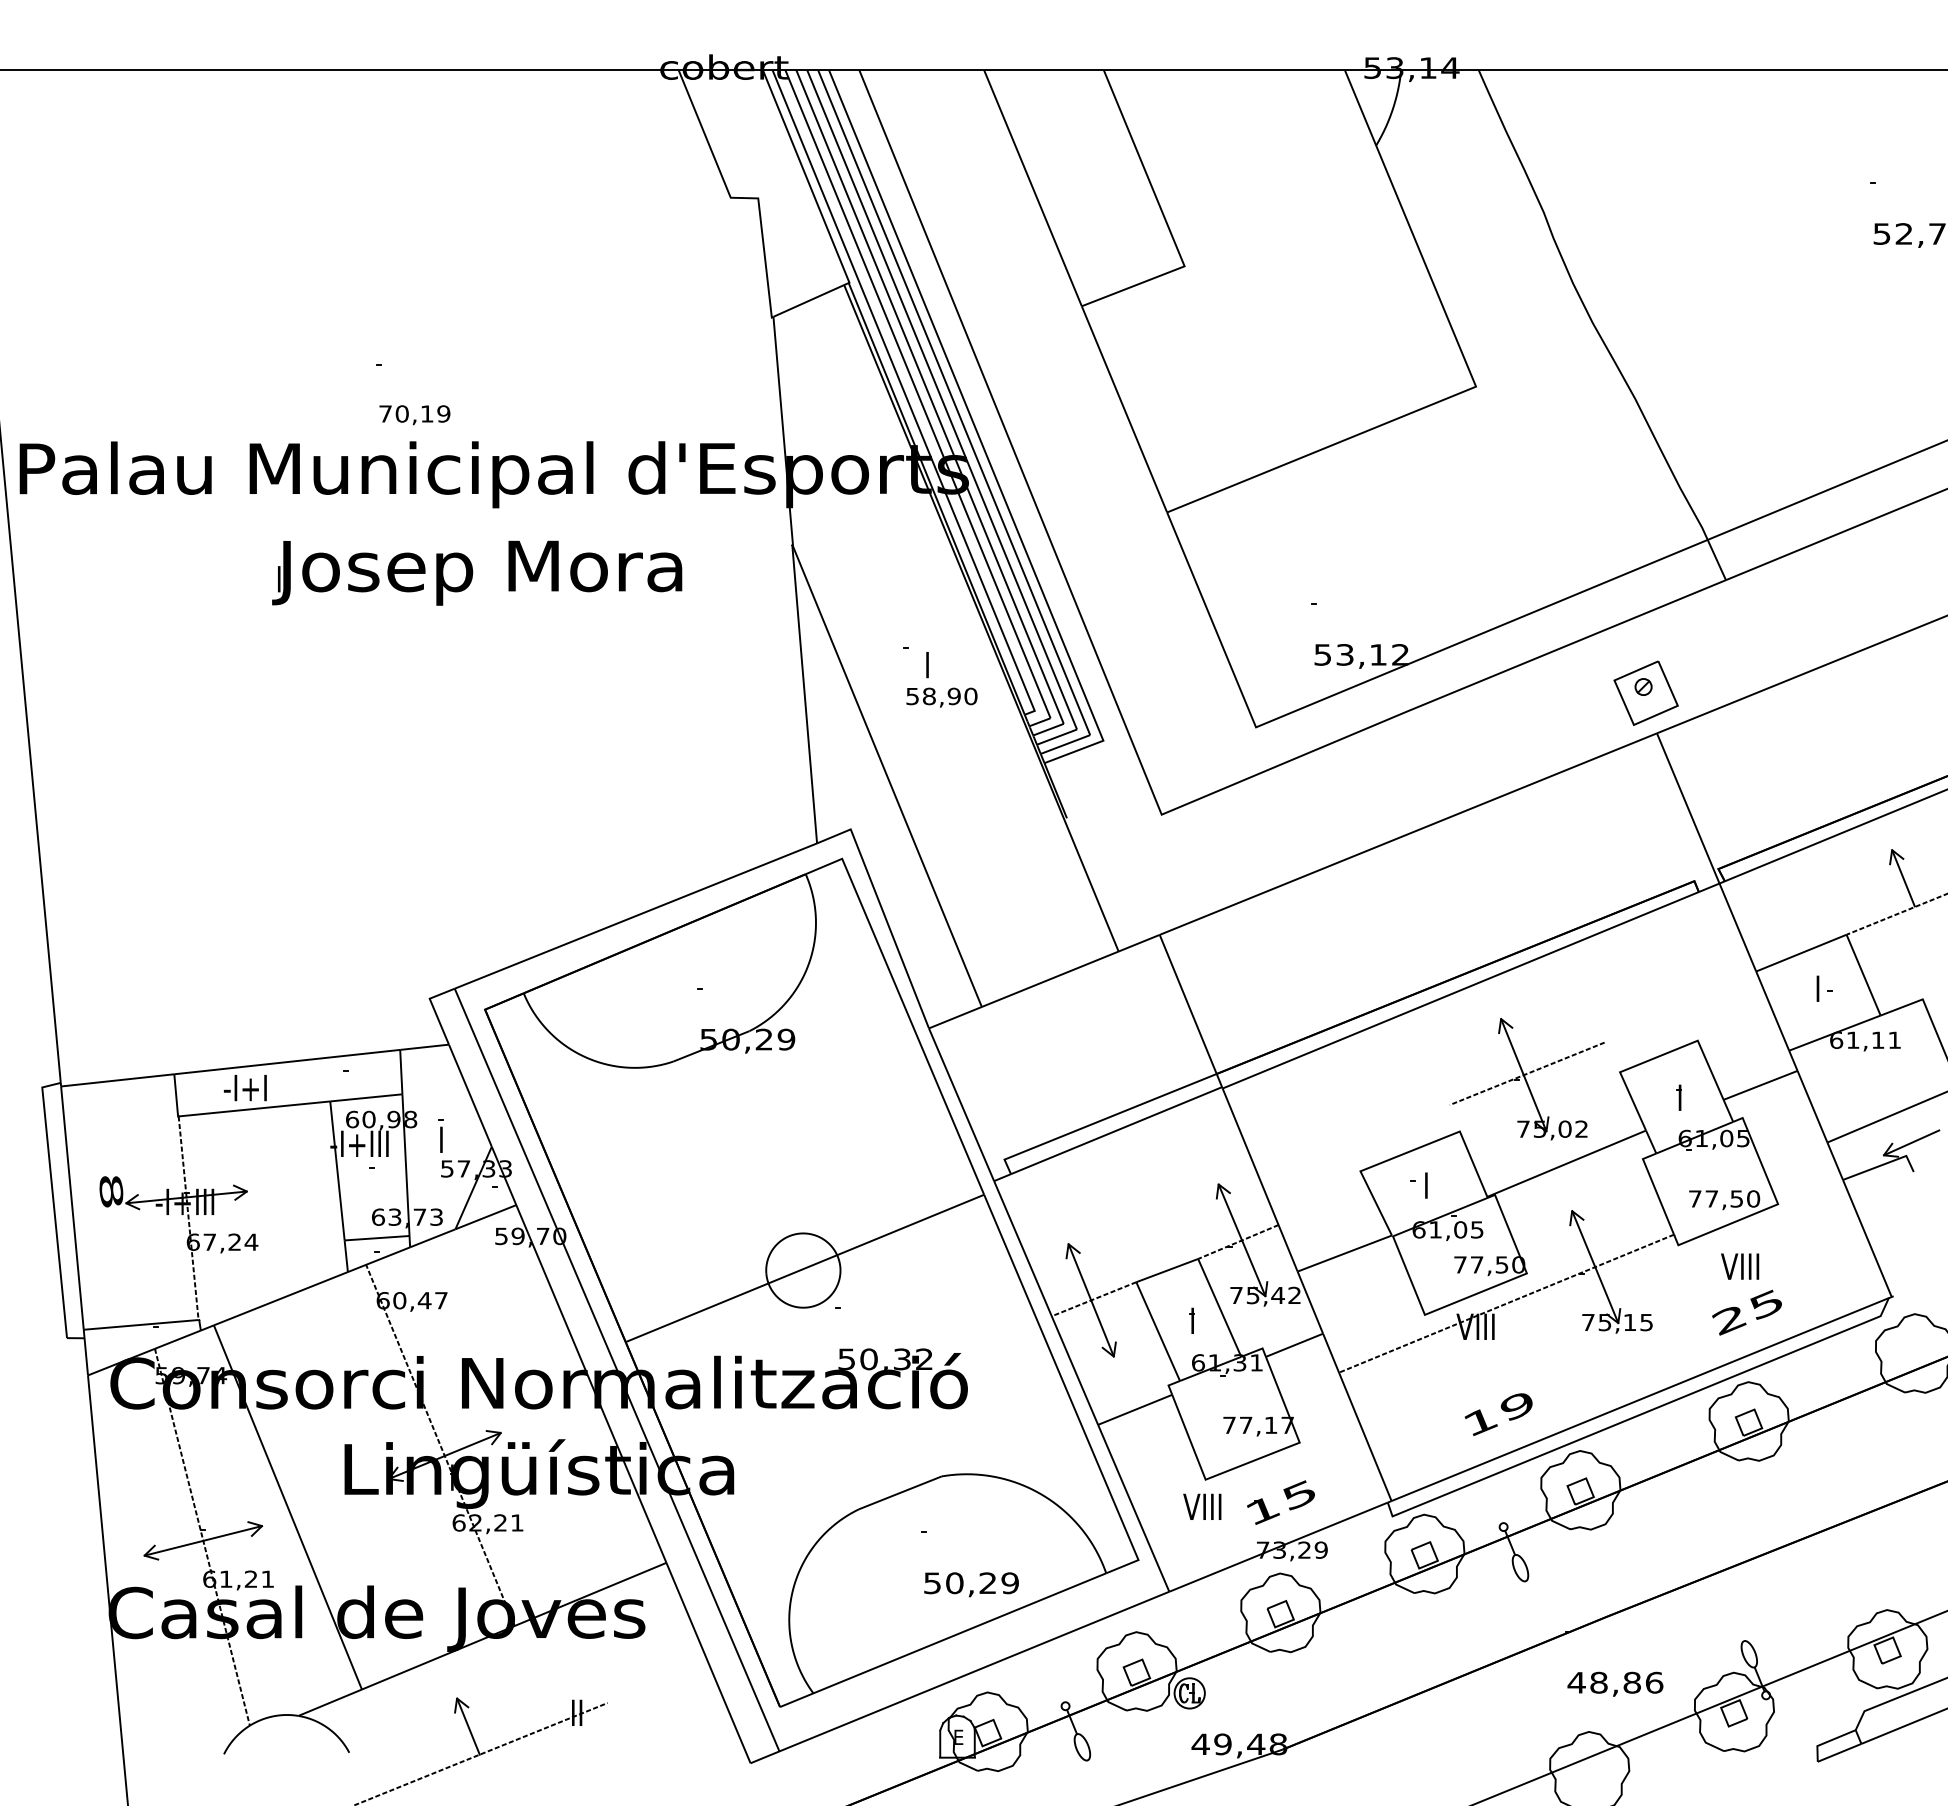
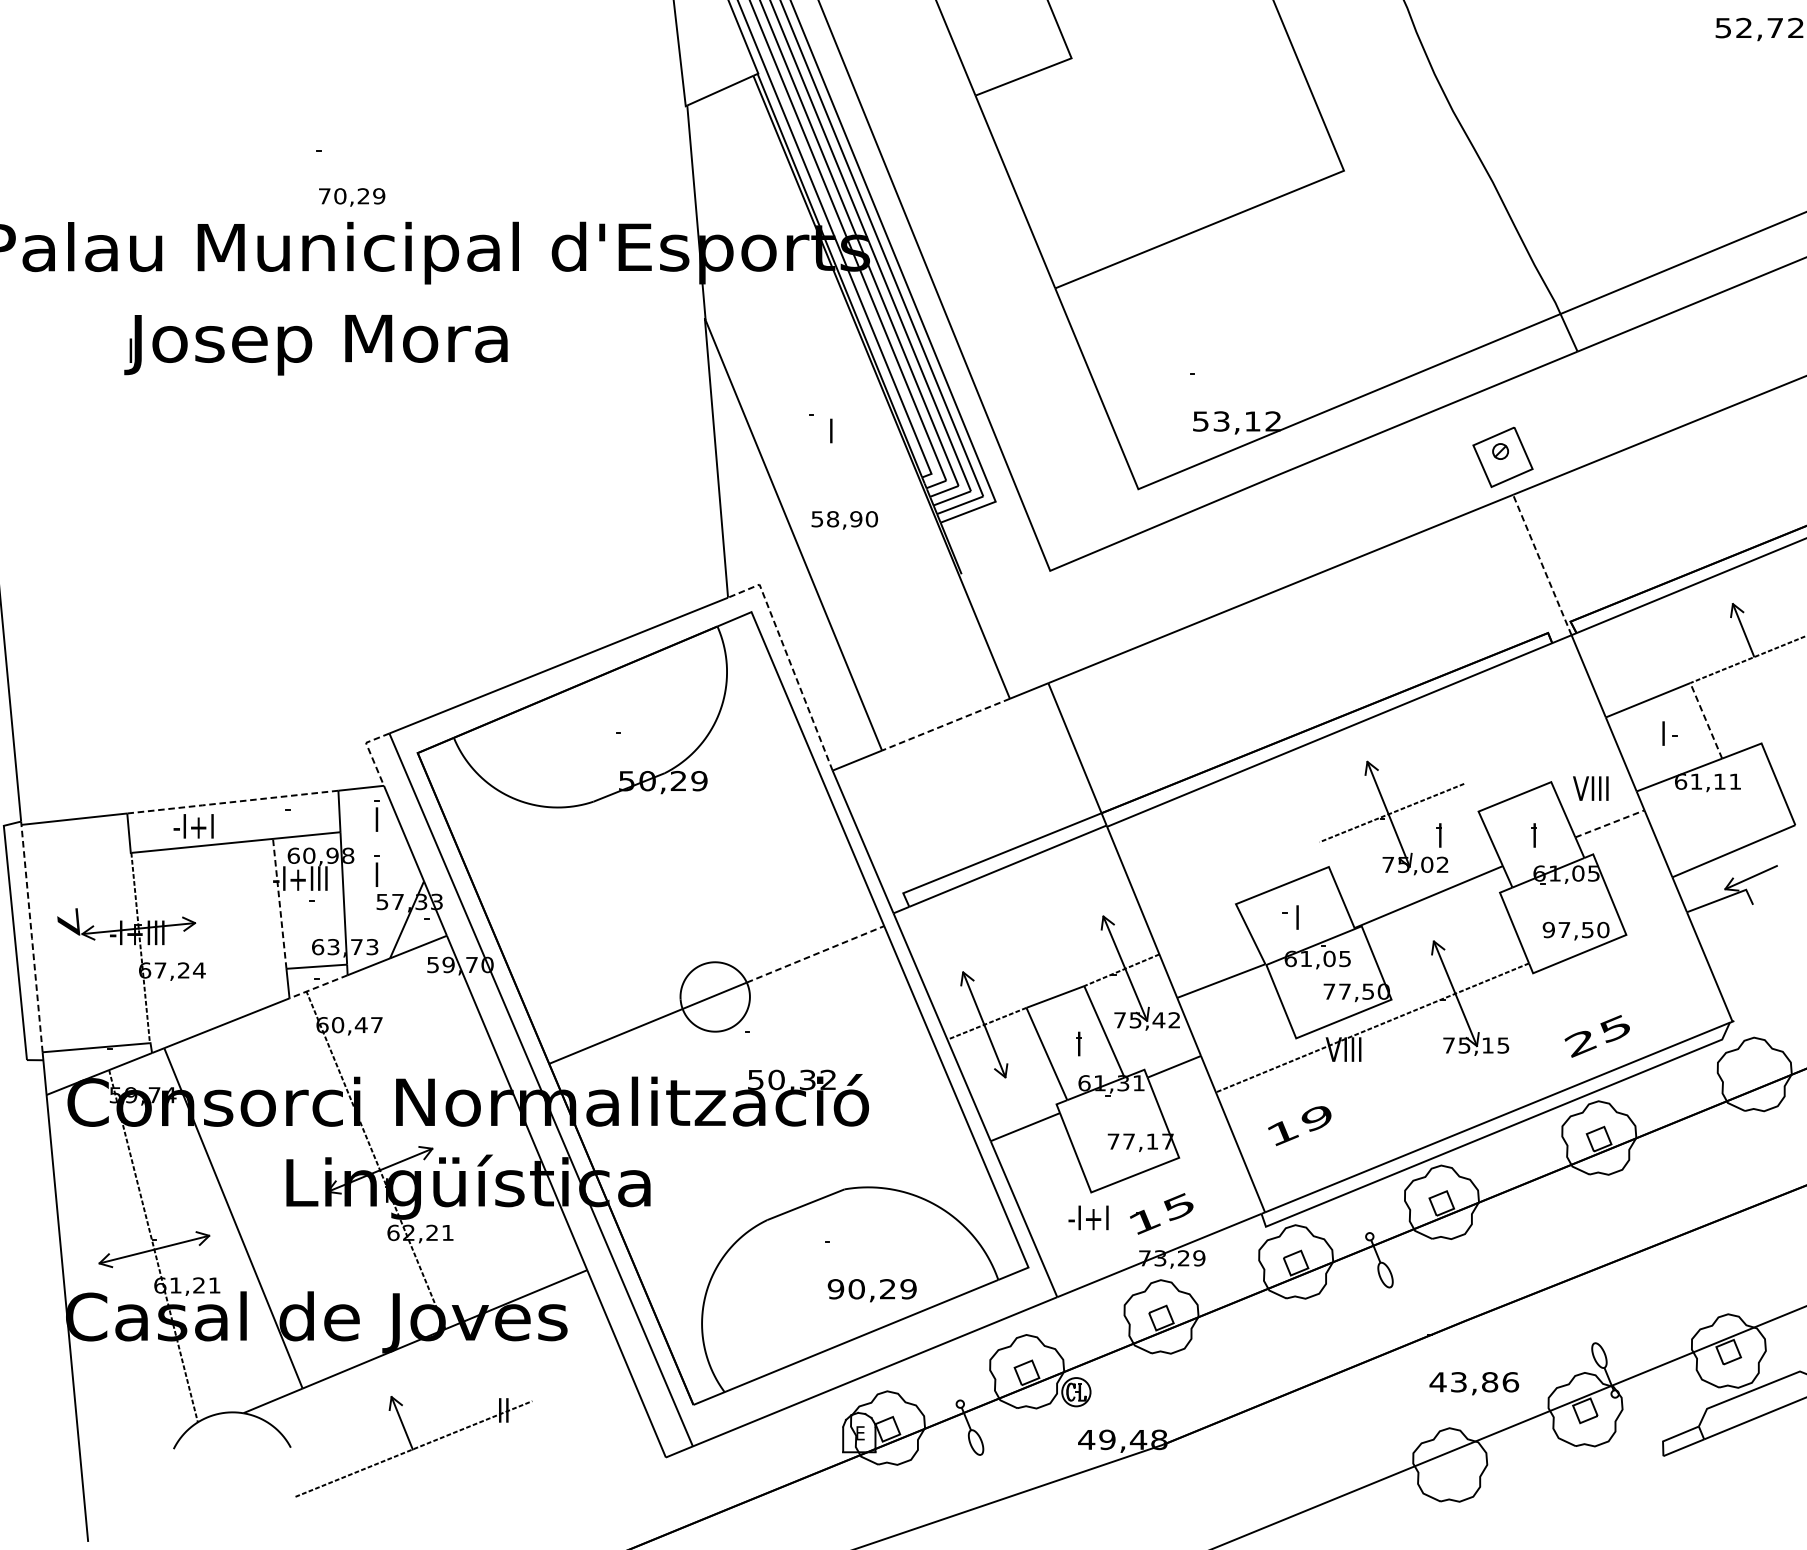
text: (426, 413) -> (362, 195), 70,19 -> 70,29
text: (477, 572) -> (316, 344), moved
text: (941, 697) -> (844, 520), moved
line: (1688, 808) -> (1542, 565), solid -> dashed
line: (882, 911) -> (789, 661), solid -> dashed
line: (1863, 975) -> (1706, 721), solid -> dashed
line: (1050, 979) -> (946, 724), solid -> dashed
line: (433, 1008) -> (369, 752), solid -> dashed
line: (286, 1062) -> (232, 802), solid -> dashed
part: (440, 1076) -> (376, 815), added
line: (1760, 1085) -> (1609, 823), solid -> dashed
part: (1577, 1097) -> (1438, 835), added
line: (337, 1170) -> (279, 903), solid -> dashed
text: (111, 1191) -> (68, 923), 8 -> 7
text: (1694, 1198) -> (1548, 929), 77,50 -> 97,50
line: (72, 1208) -> (32, 938), solid -> dashed
line: (911, 1224) -> (816, 953), solid -> dashed
line: (379, 1259) -> (319, 986), solid -> dashed
text: (1740, 1266) -> (1591, 788), moved
text: (1498, 1414) -> (1299, 1125), moved
text: (1202, 1506) -> (1088, 1217), VIII -> -I+I
text: (932, 1582) -> (835, 1288), 50,29 -> 90,29
text: (1598, 1682) -> (1458, 1382), 48,86 -> 43,86

